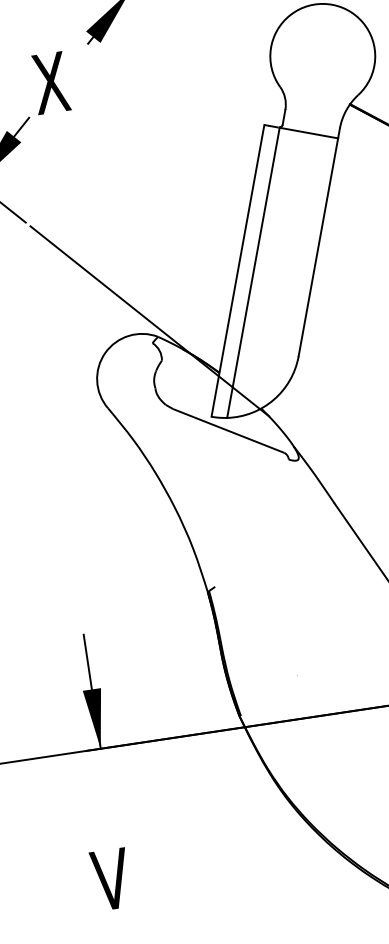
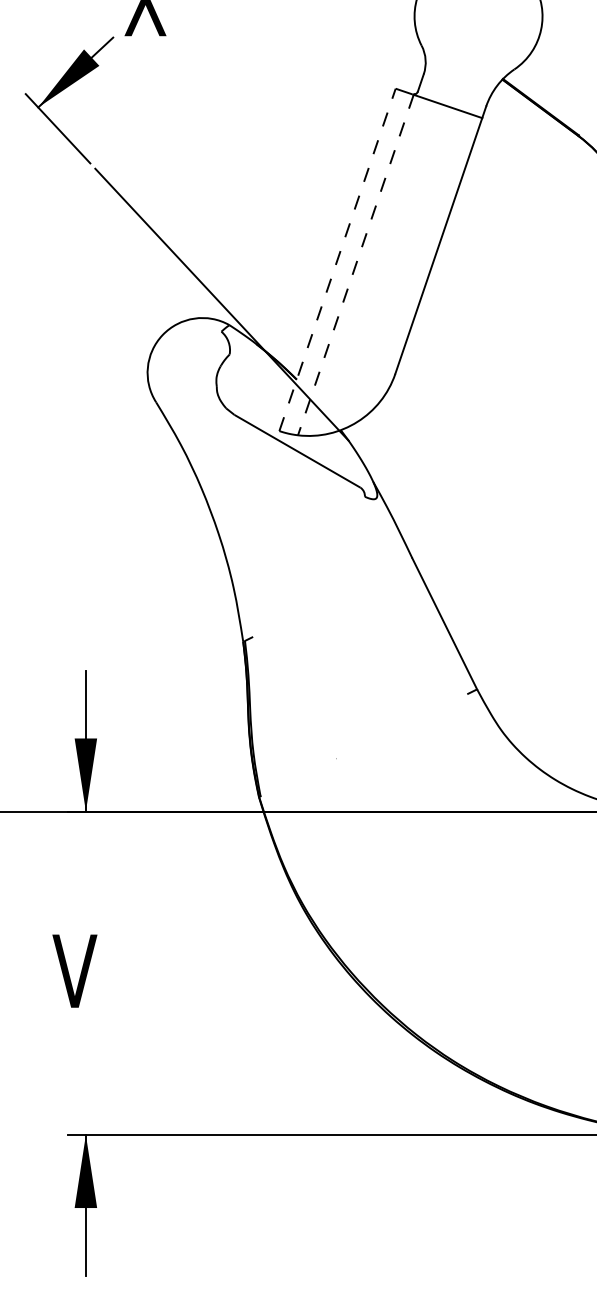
line: (237, 270) -> (337, 259), solid -> dashed
line: (253, 273) -> (355, 265), solid -> dashed

